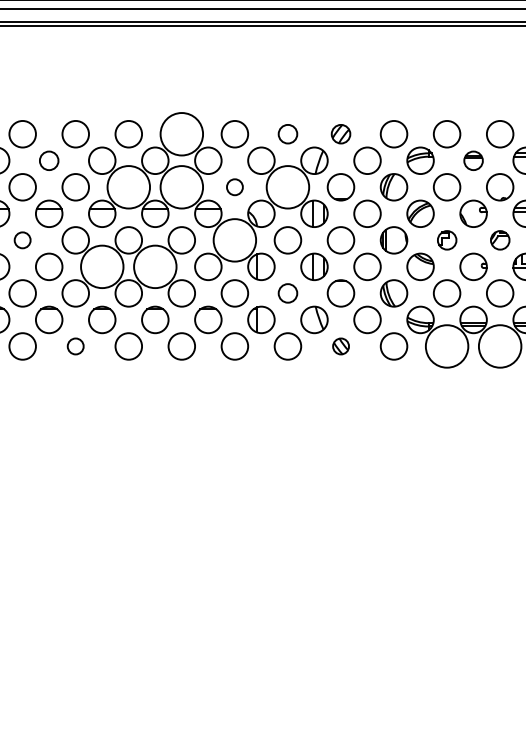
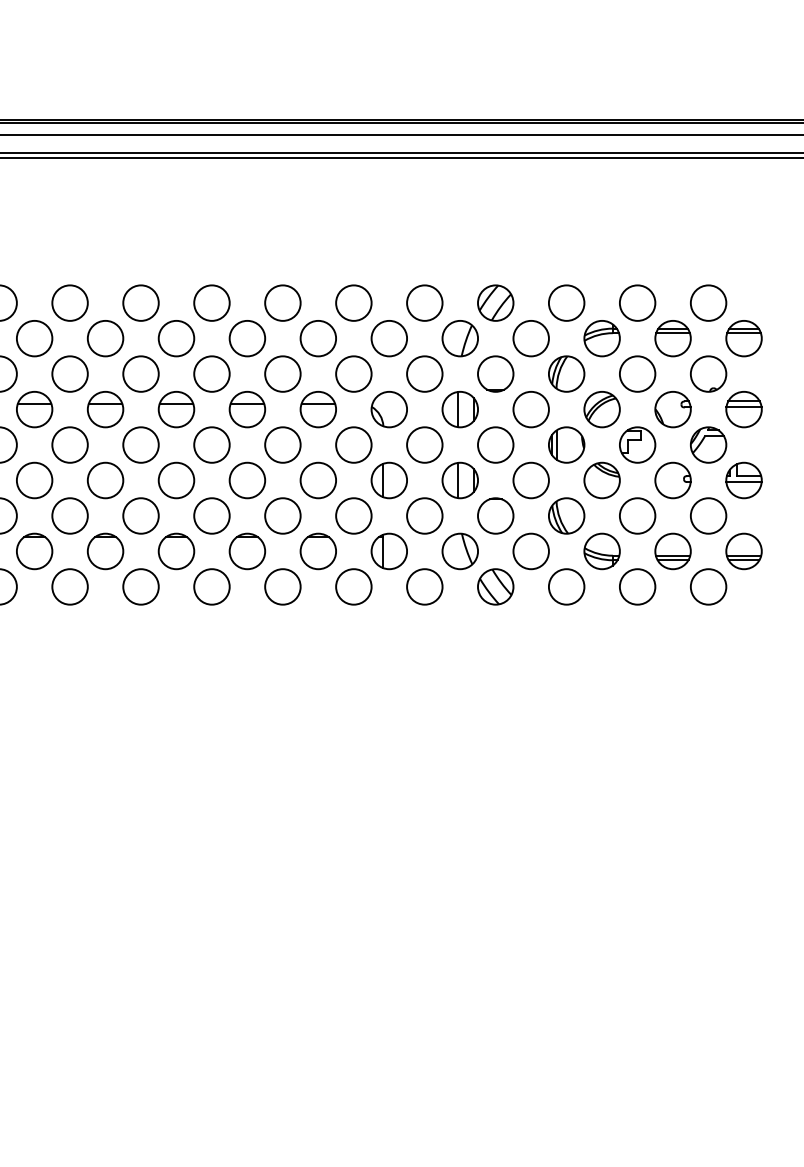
circle: (181, 133) -> (282, 302), size x0.62
circle: (287, 133) -> (424, 302), size x1.43
part: (340, 133) -> (495, 302), size x1.43
circle: (49, 160) -> (105, 338), size x1.43
part: (473, 160) -> (672, 338), size x1.43
circle: (128, 186) -> (211, 373), size x0.62
circle: (181, 186) -> (282, 373), size x0.62
circle: (234, 186) -> (353, 373), size x1.67
circle: (287, 186) -> (424, 373), size x0.62
circle: (22, 239) -> (69, 444), size x1.67
circle: (234, 239) -> (353, 444), size x0.62
part: (447, 239) -> (637, 444), size x1.43
part: (500, 239) -> (708, 444), size x1.43
circle: (102, 266) -> (176, 480), size x0.62
circle: (155, 266) -> (247, 480), size x0.62
circle: (287, 293) -> (424, 515), size x1.43
circle: (75, 346) -> (140, 586), size x1.67
part: (340, 346) -> (495, 586), size x1.67
circle: (447, 346) -> (637, 586), size x0.62
circle: (500, 346) -> (708, 586), size x0.62

